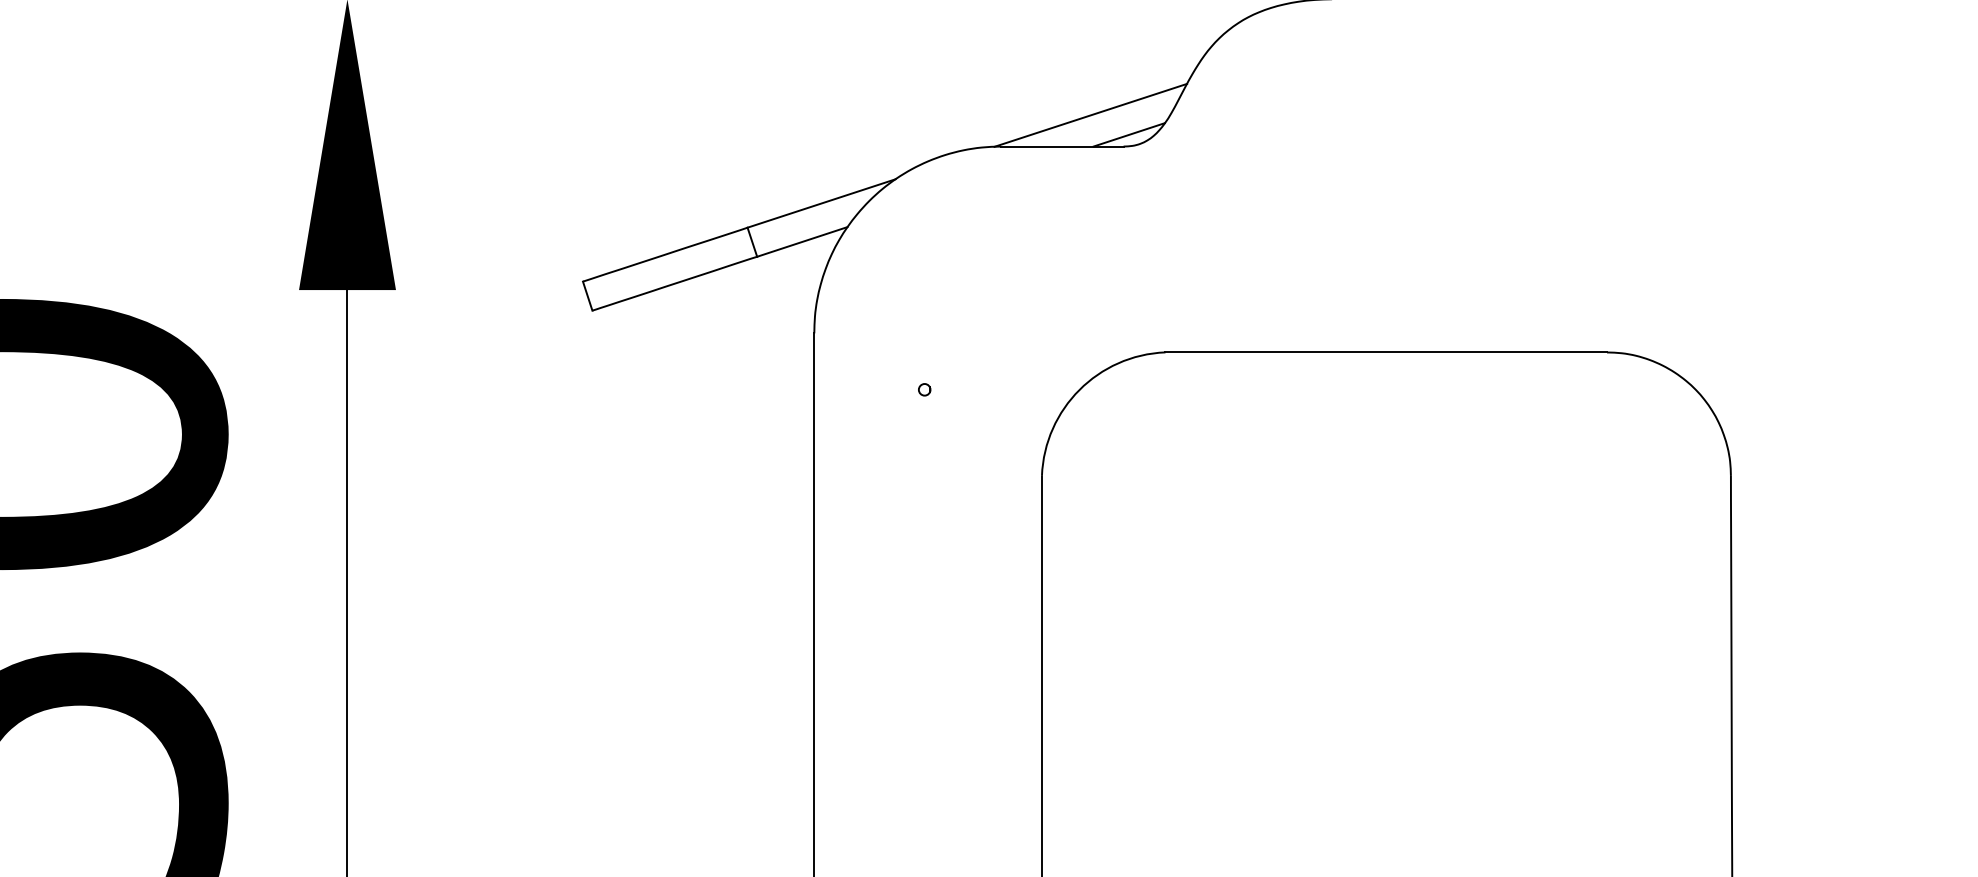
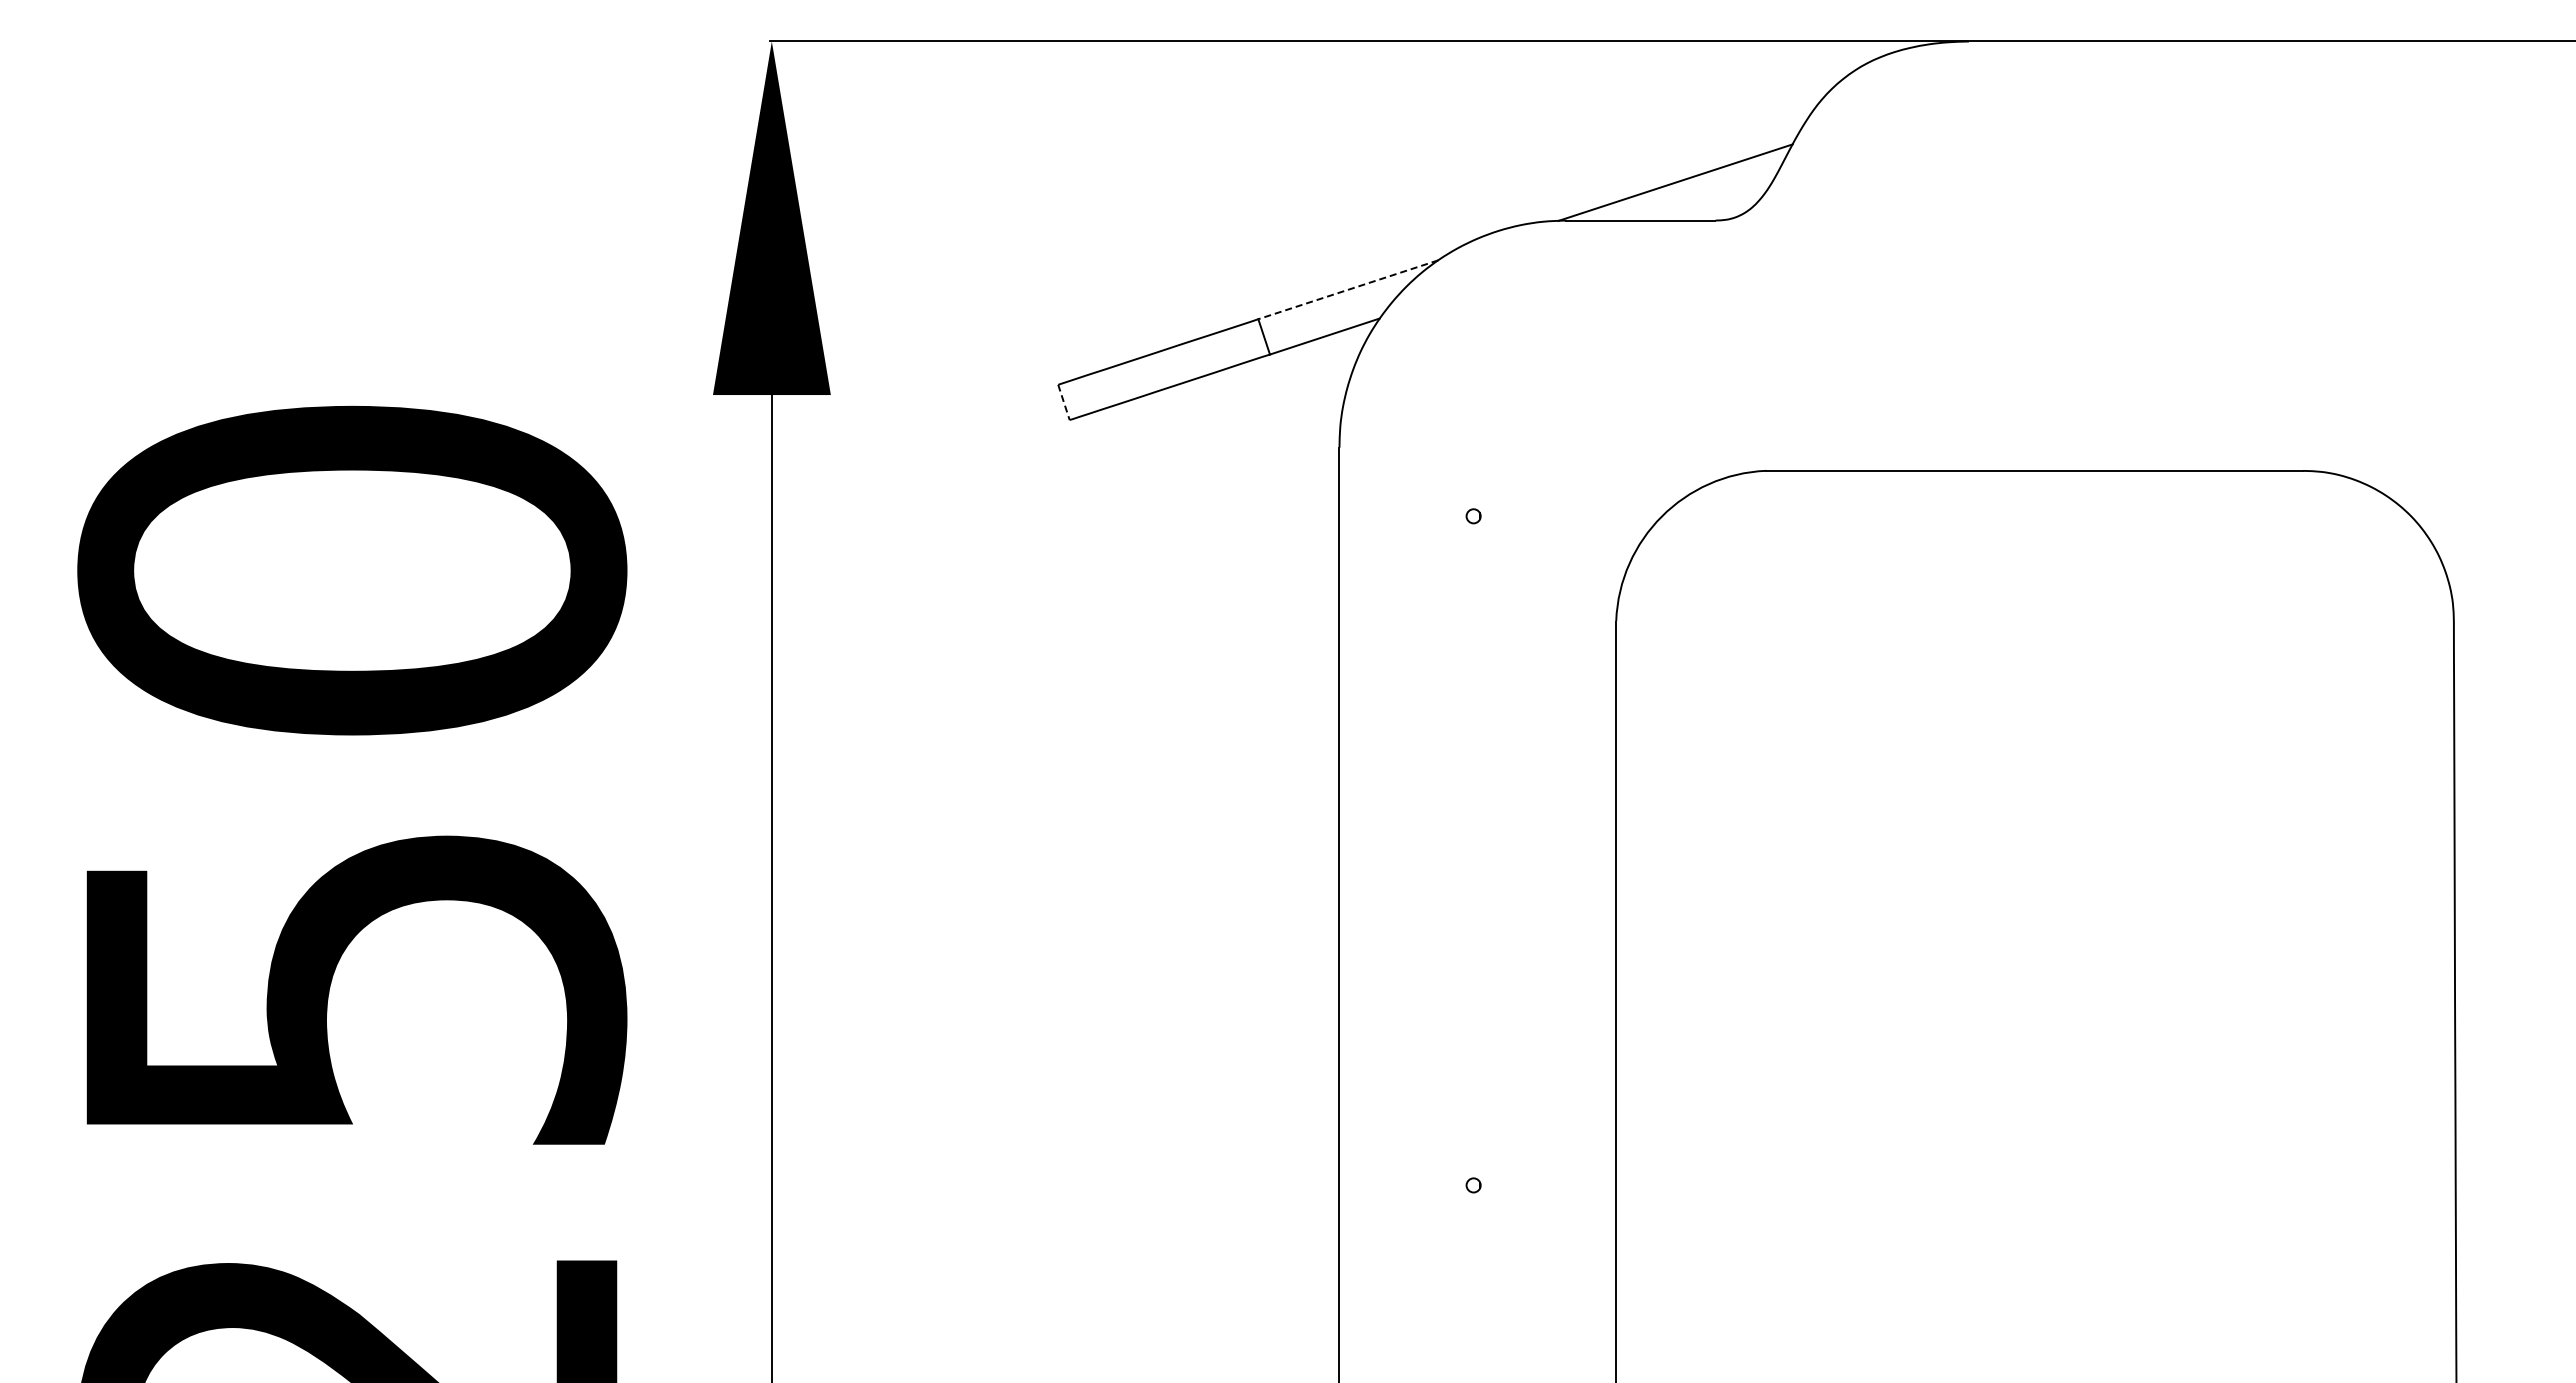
line: (1129, 134) -> (1722, 206), removed
line: (821, 203) -> (1348, 289), solid -> dashed
line: (587, 296) -> (1063, 402), solid -> dashed

